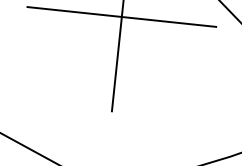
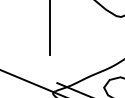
line: (120, 17) -> (49, 11), removed

